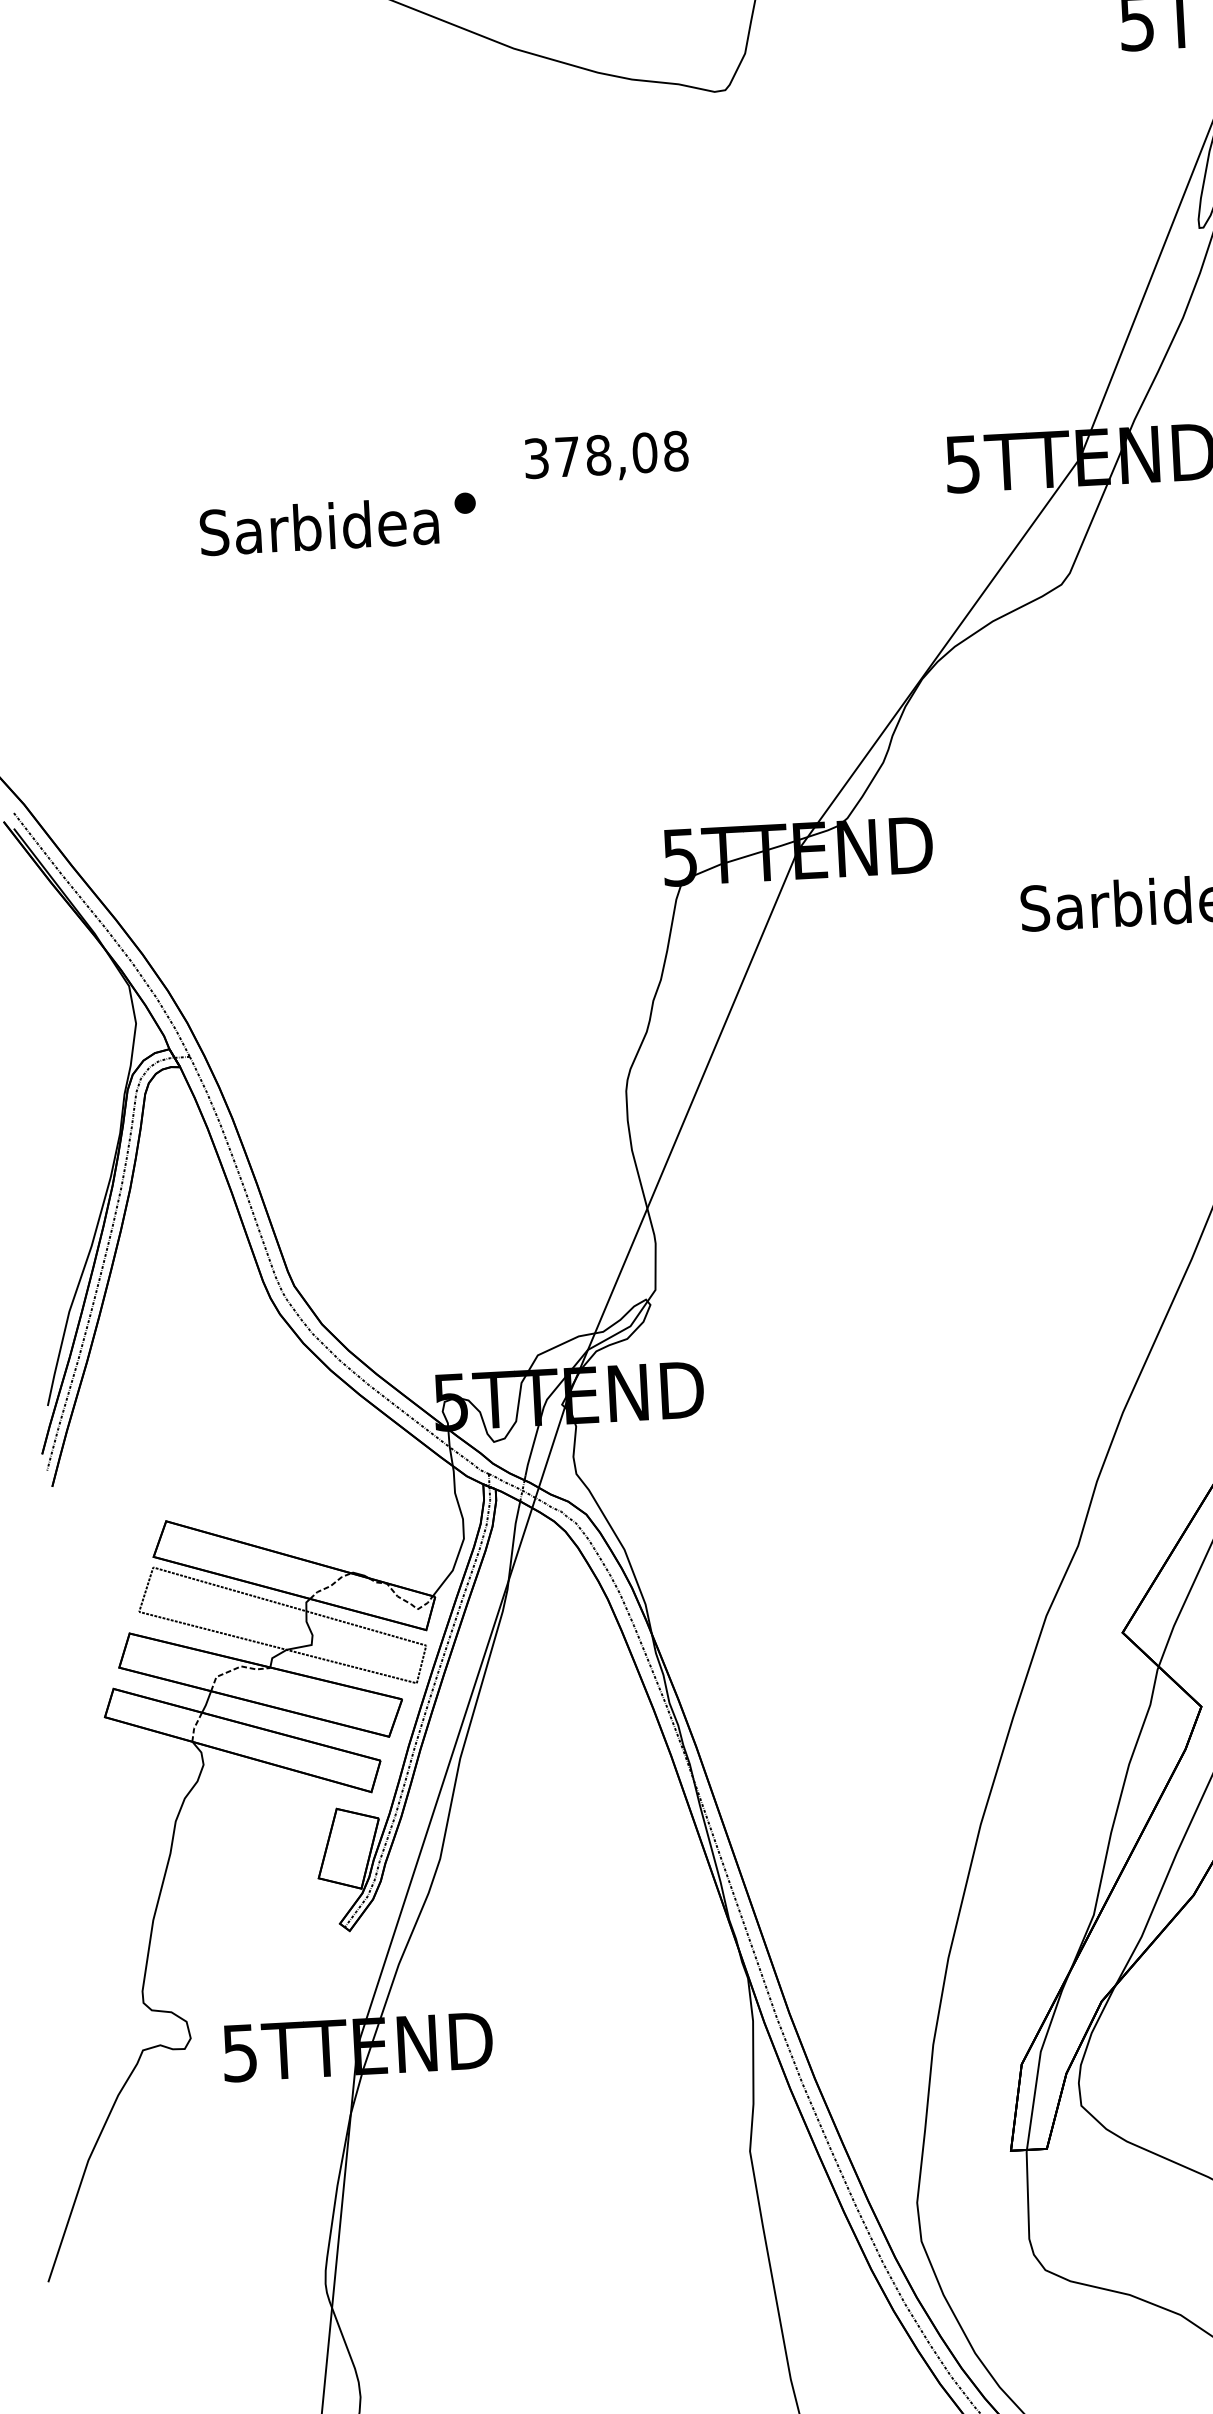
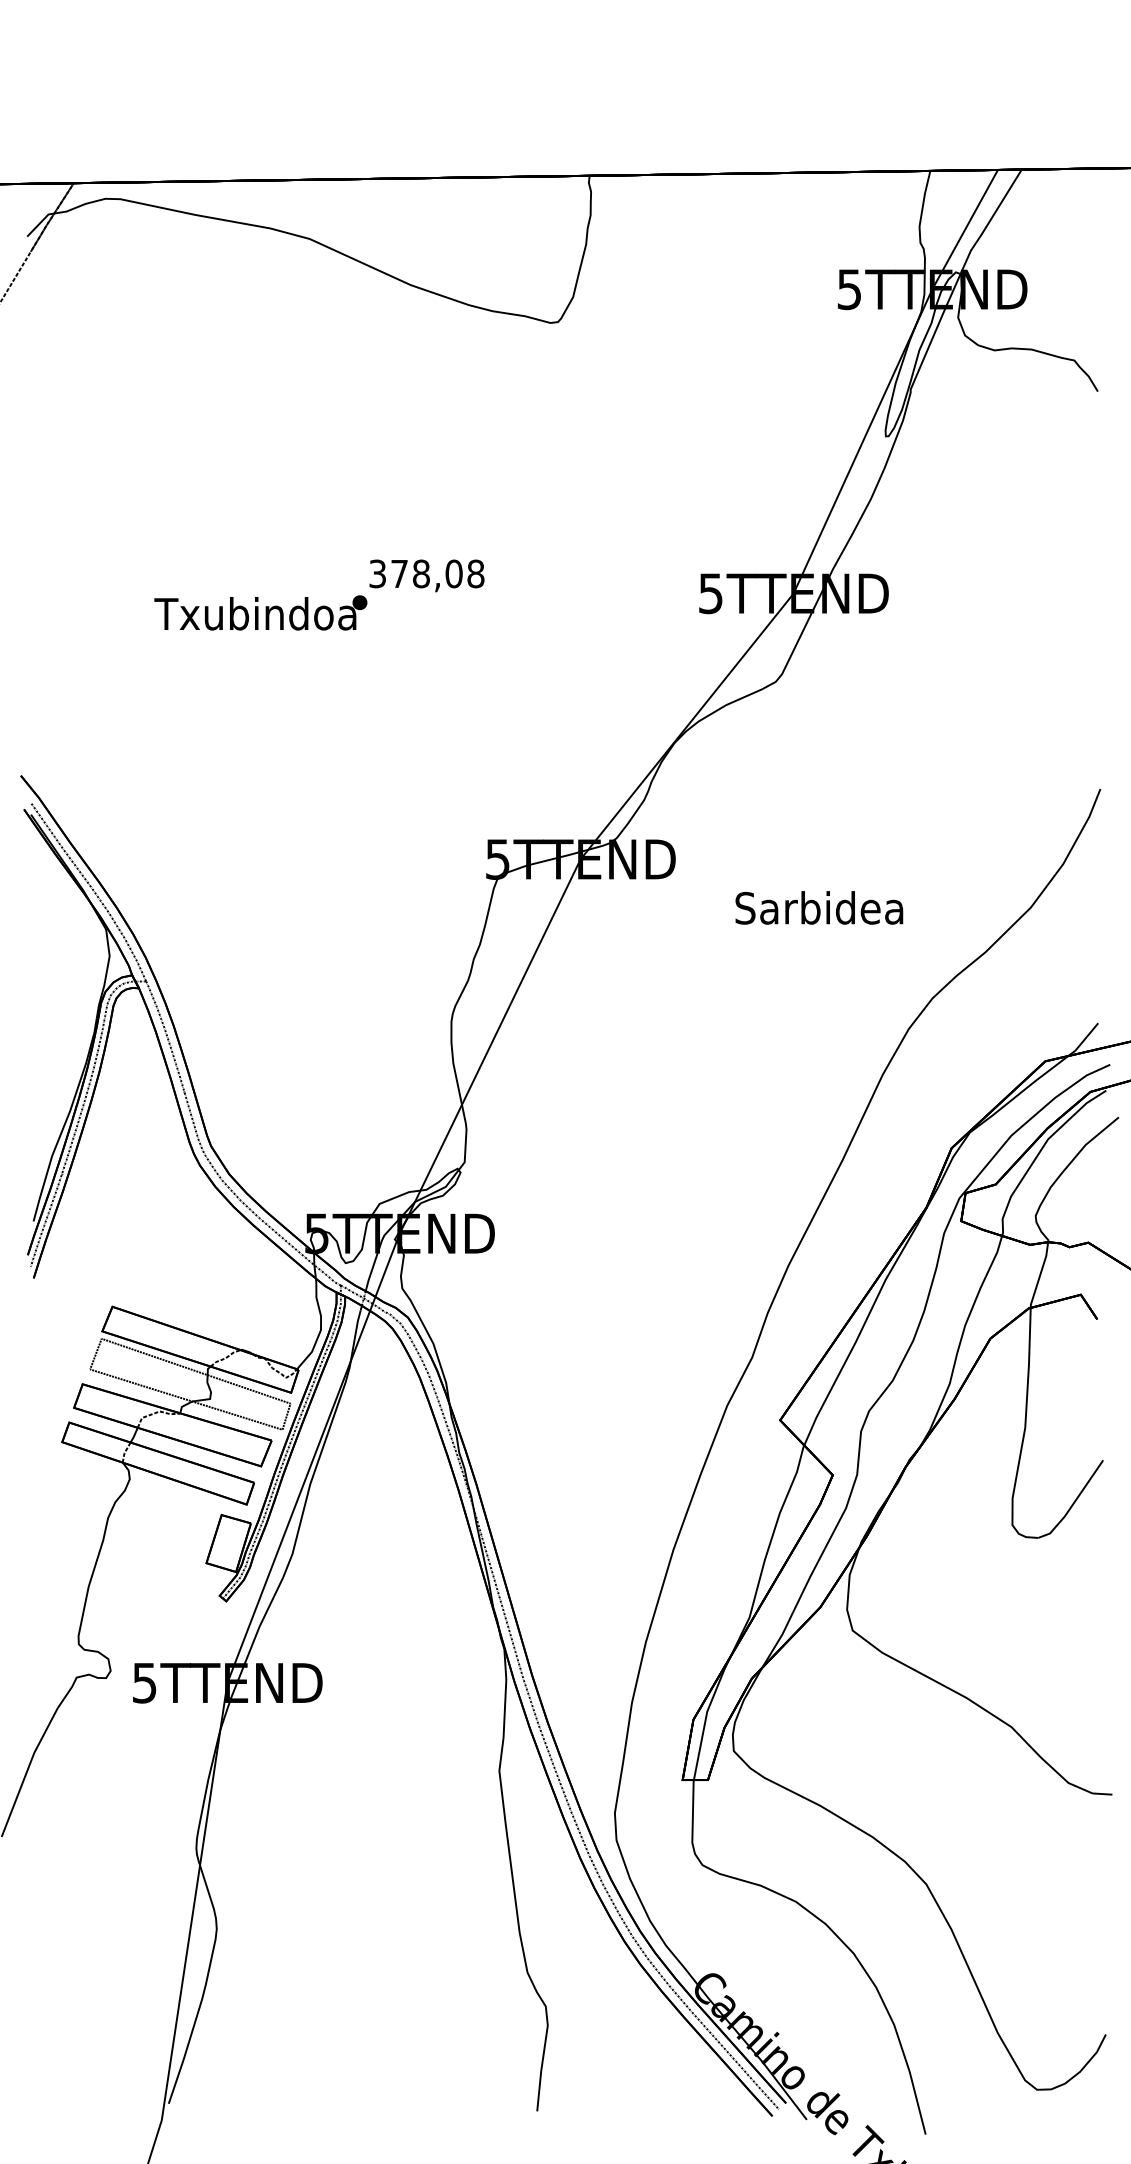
text: (605, 457) -> (426, 575), moved
text: (317, 526) -> (255, 613), Sarbidea -> Txubindoa

